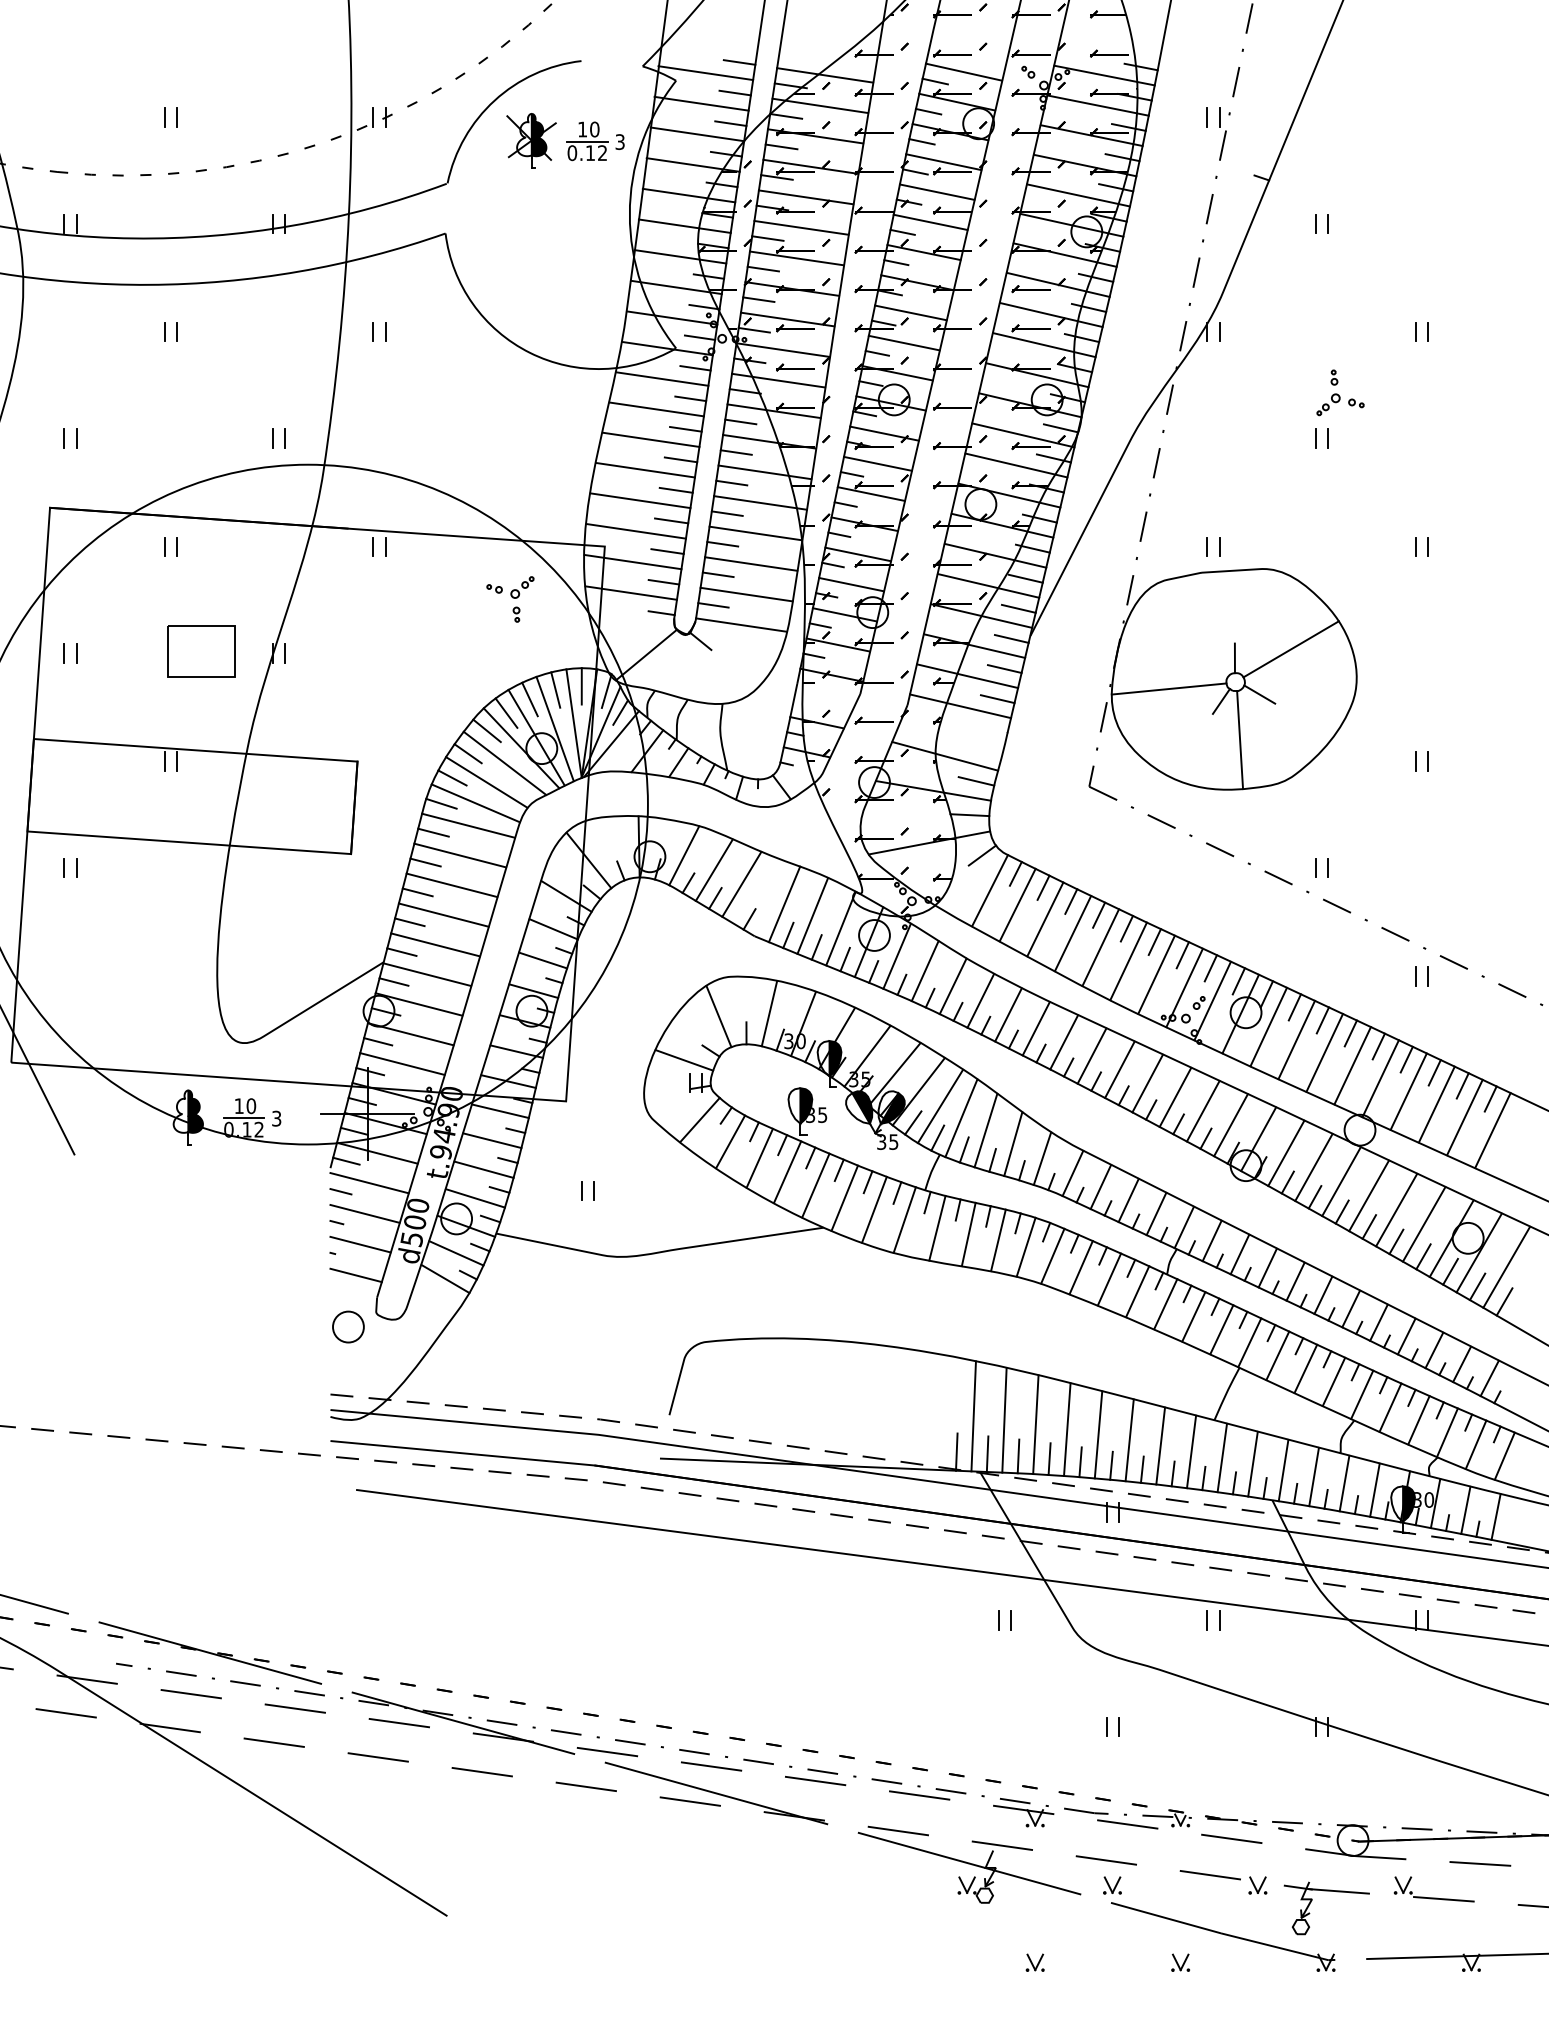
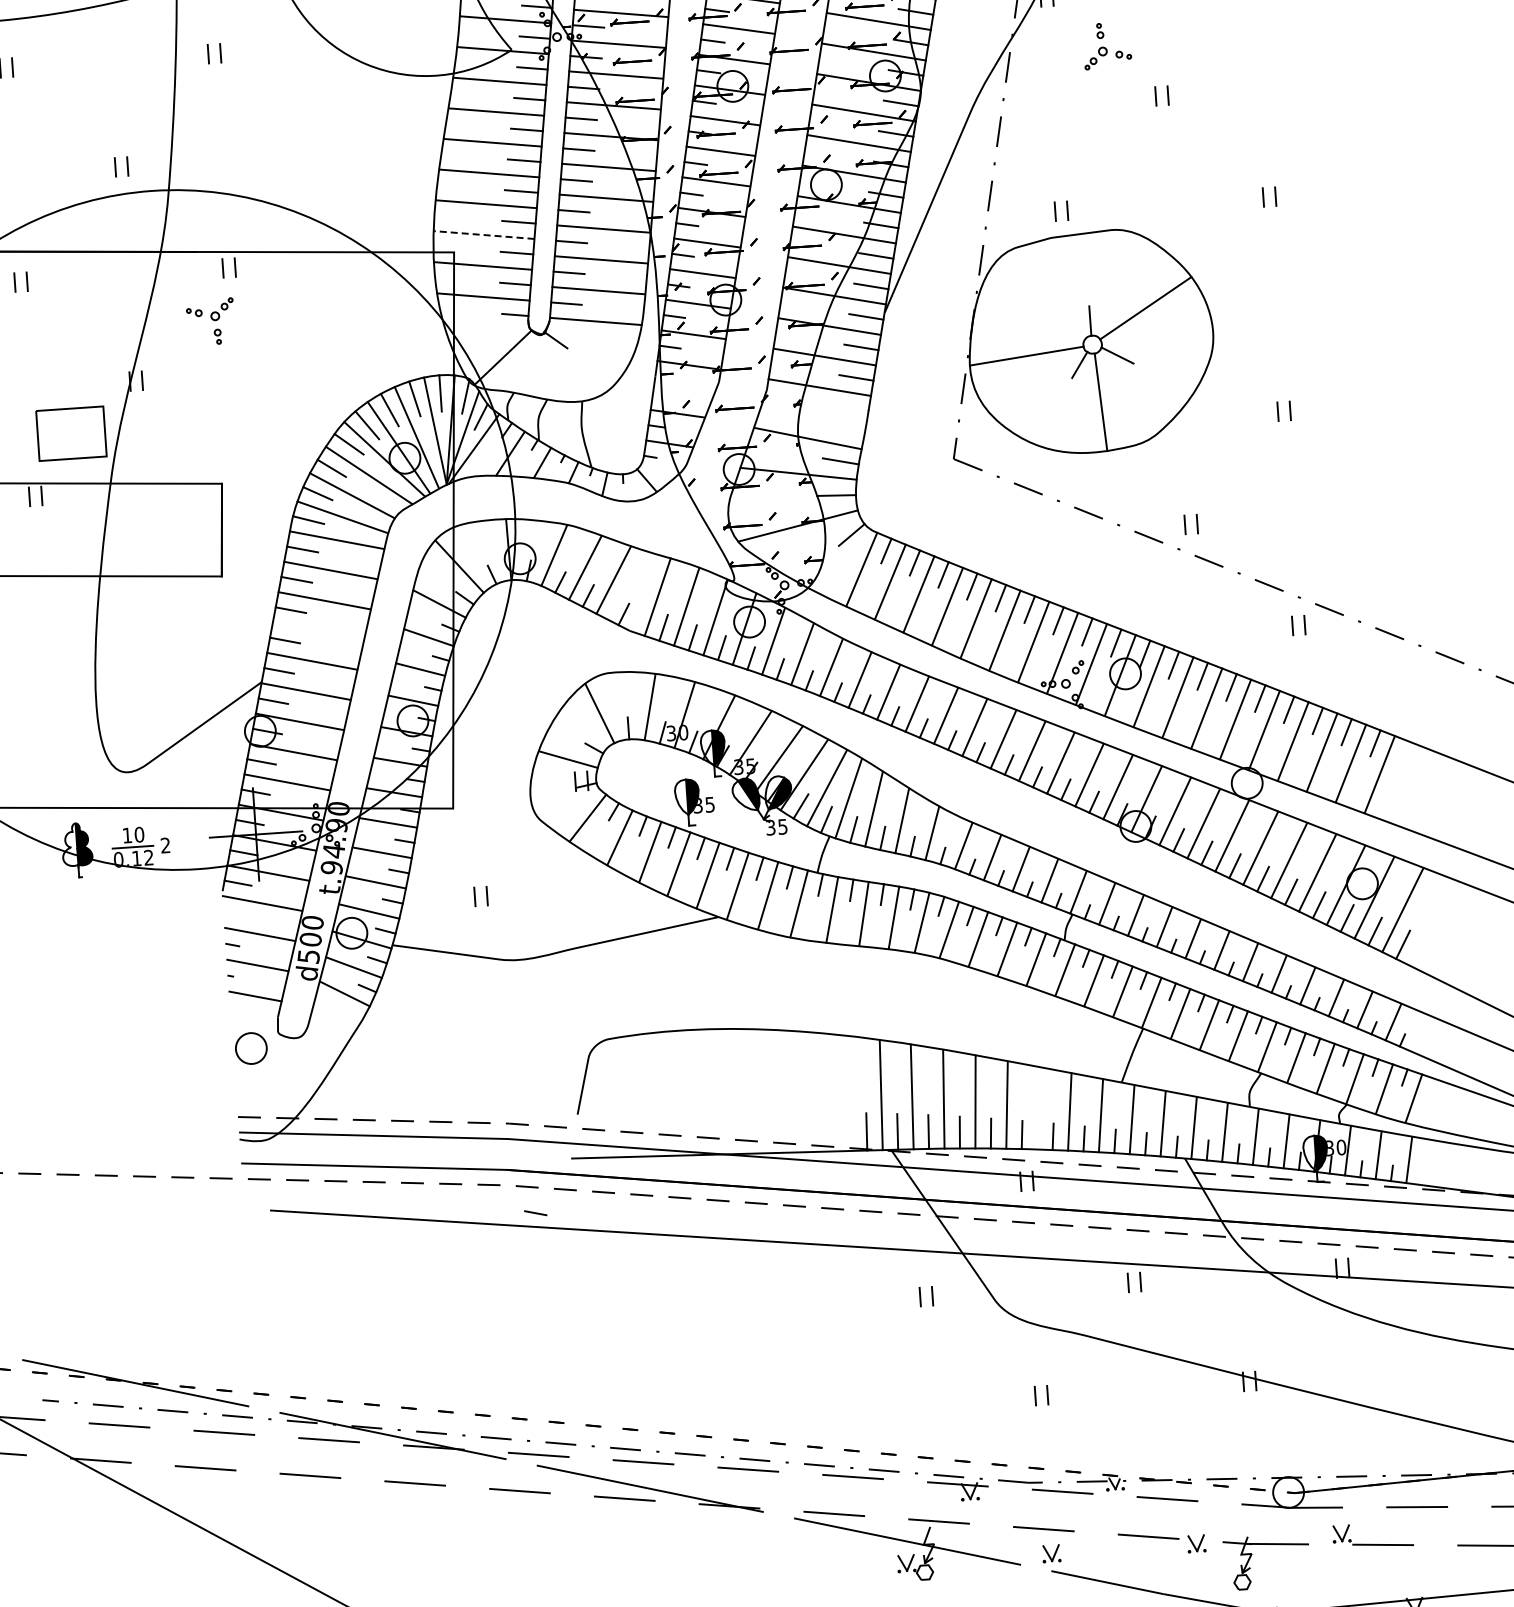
part: (1340, 392) -> (1107, 45), moved
line: (635, 531) -> (483, 235), solid -> dashed
part: (510, 599) -> (210, 322), moved
part: (201, 651) -> (71, 433), moved
line: (443, 914) -> (318, 630), removed
text: (276, 1118) -> (165, 845), 3 -> 2
line: (340, 1191) -> (535, 1213), moved
line: (1129, 1440) -> (1038, 1108), removed

